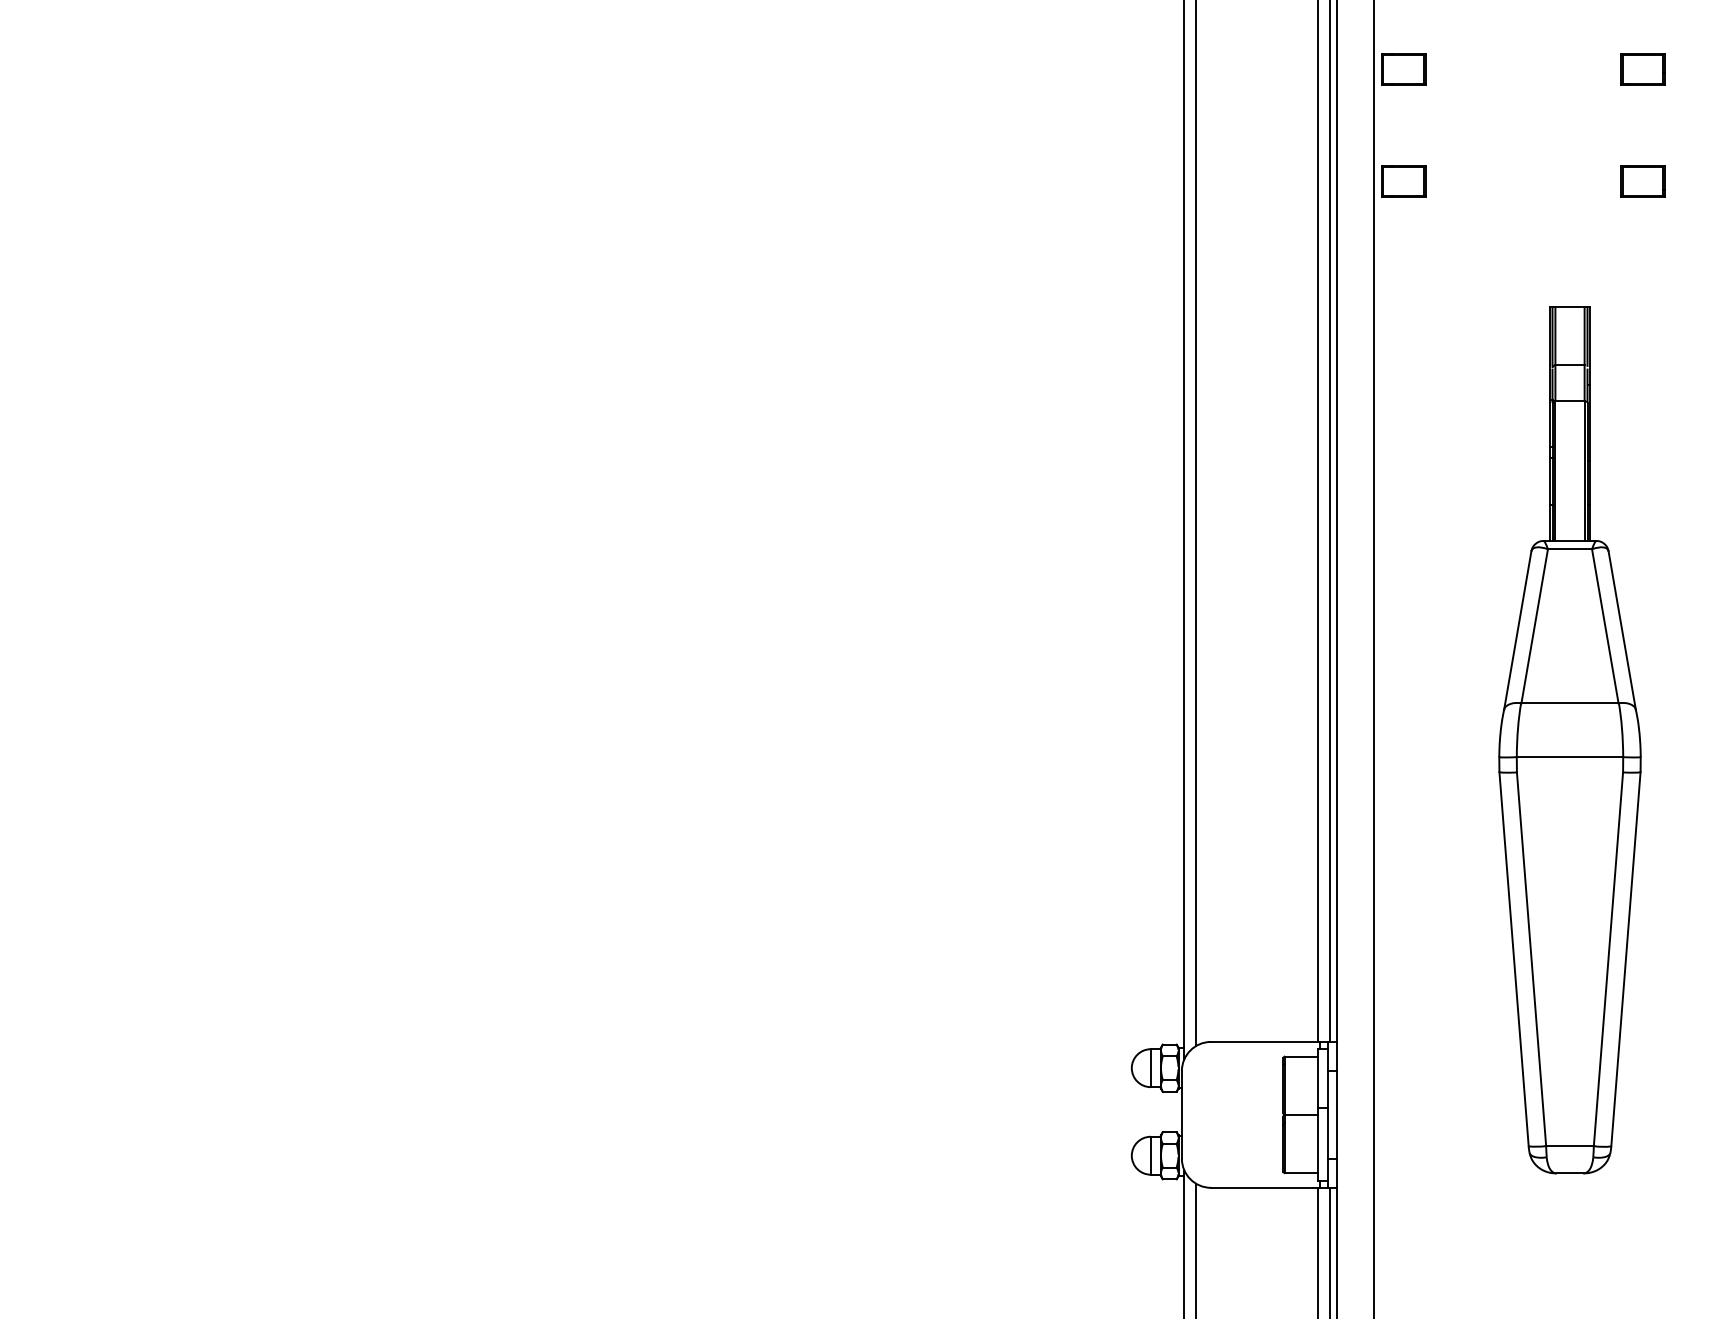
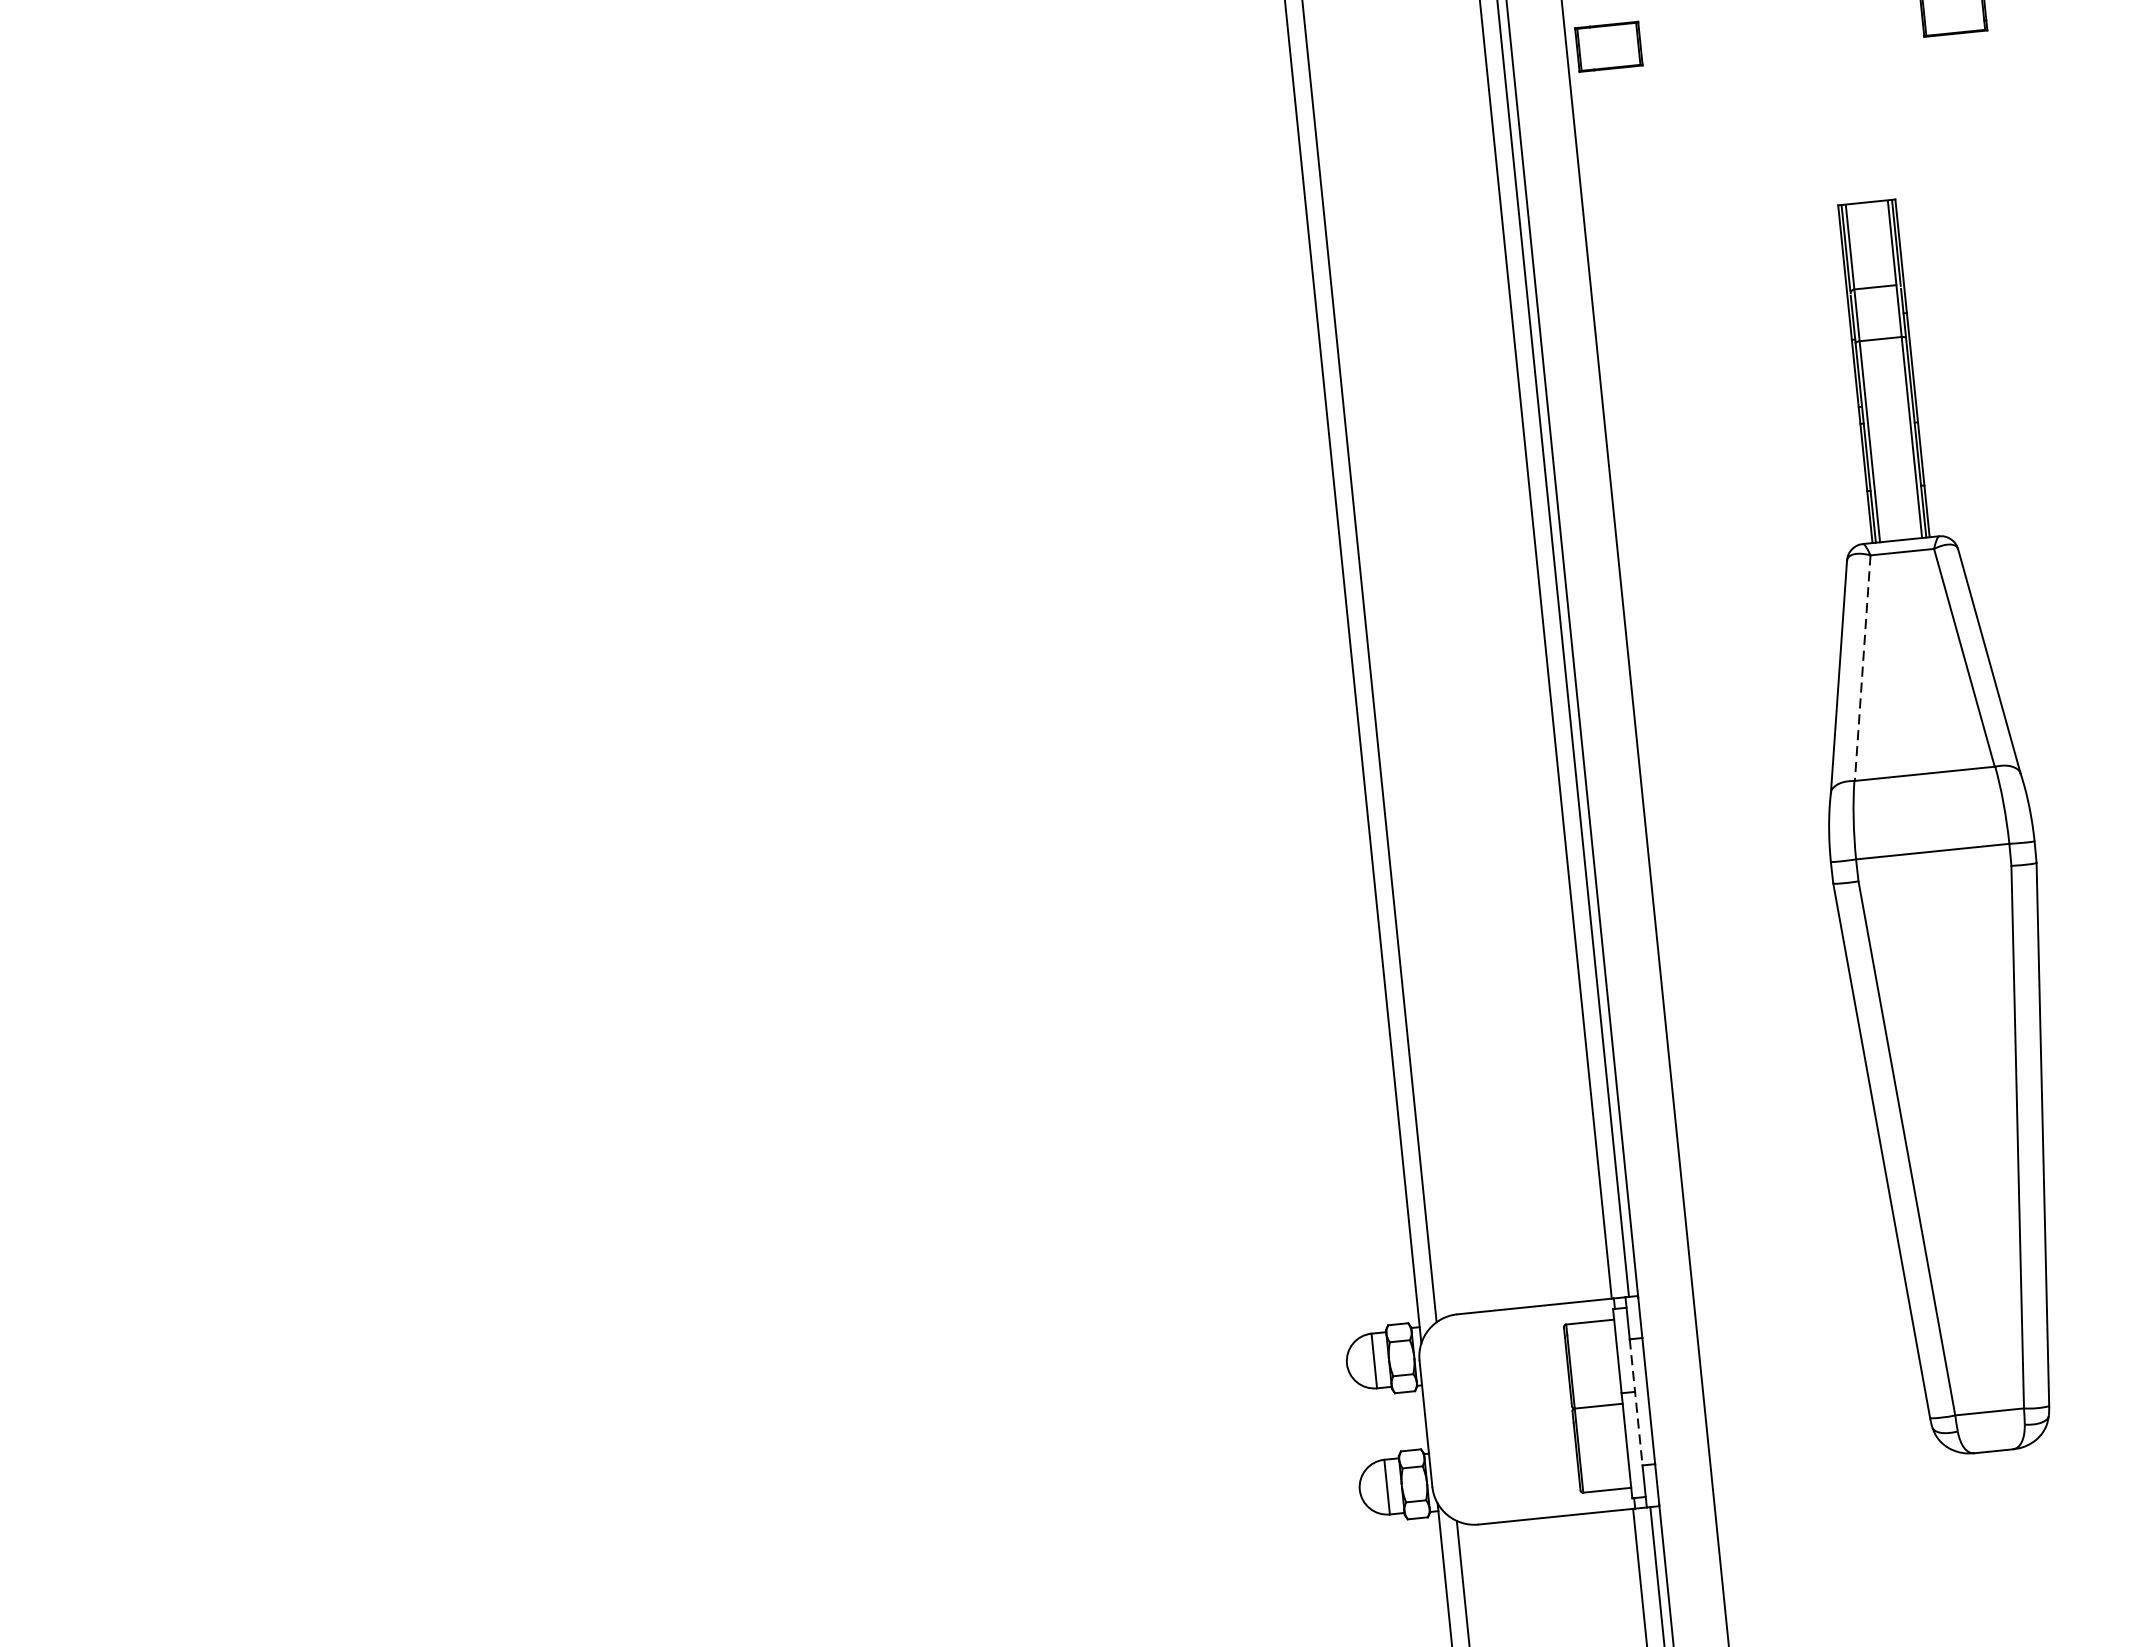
line: (1534, 626) -> (1862, 668), solid -> dashed
line: (1327, 1114) -> (1635, 1401), solid -> dashed

